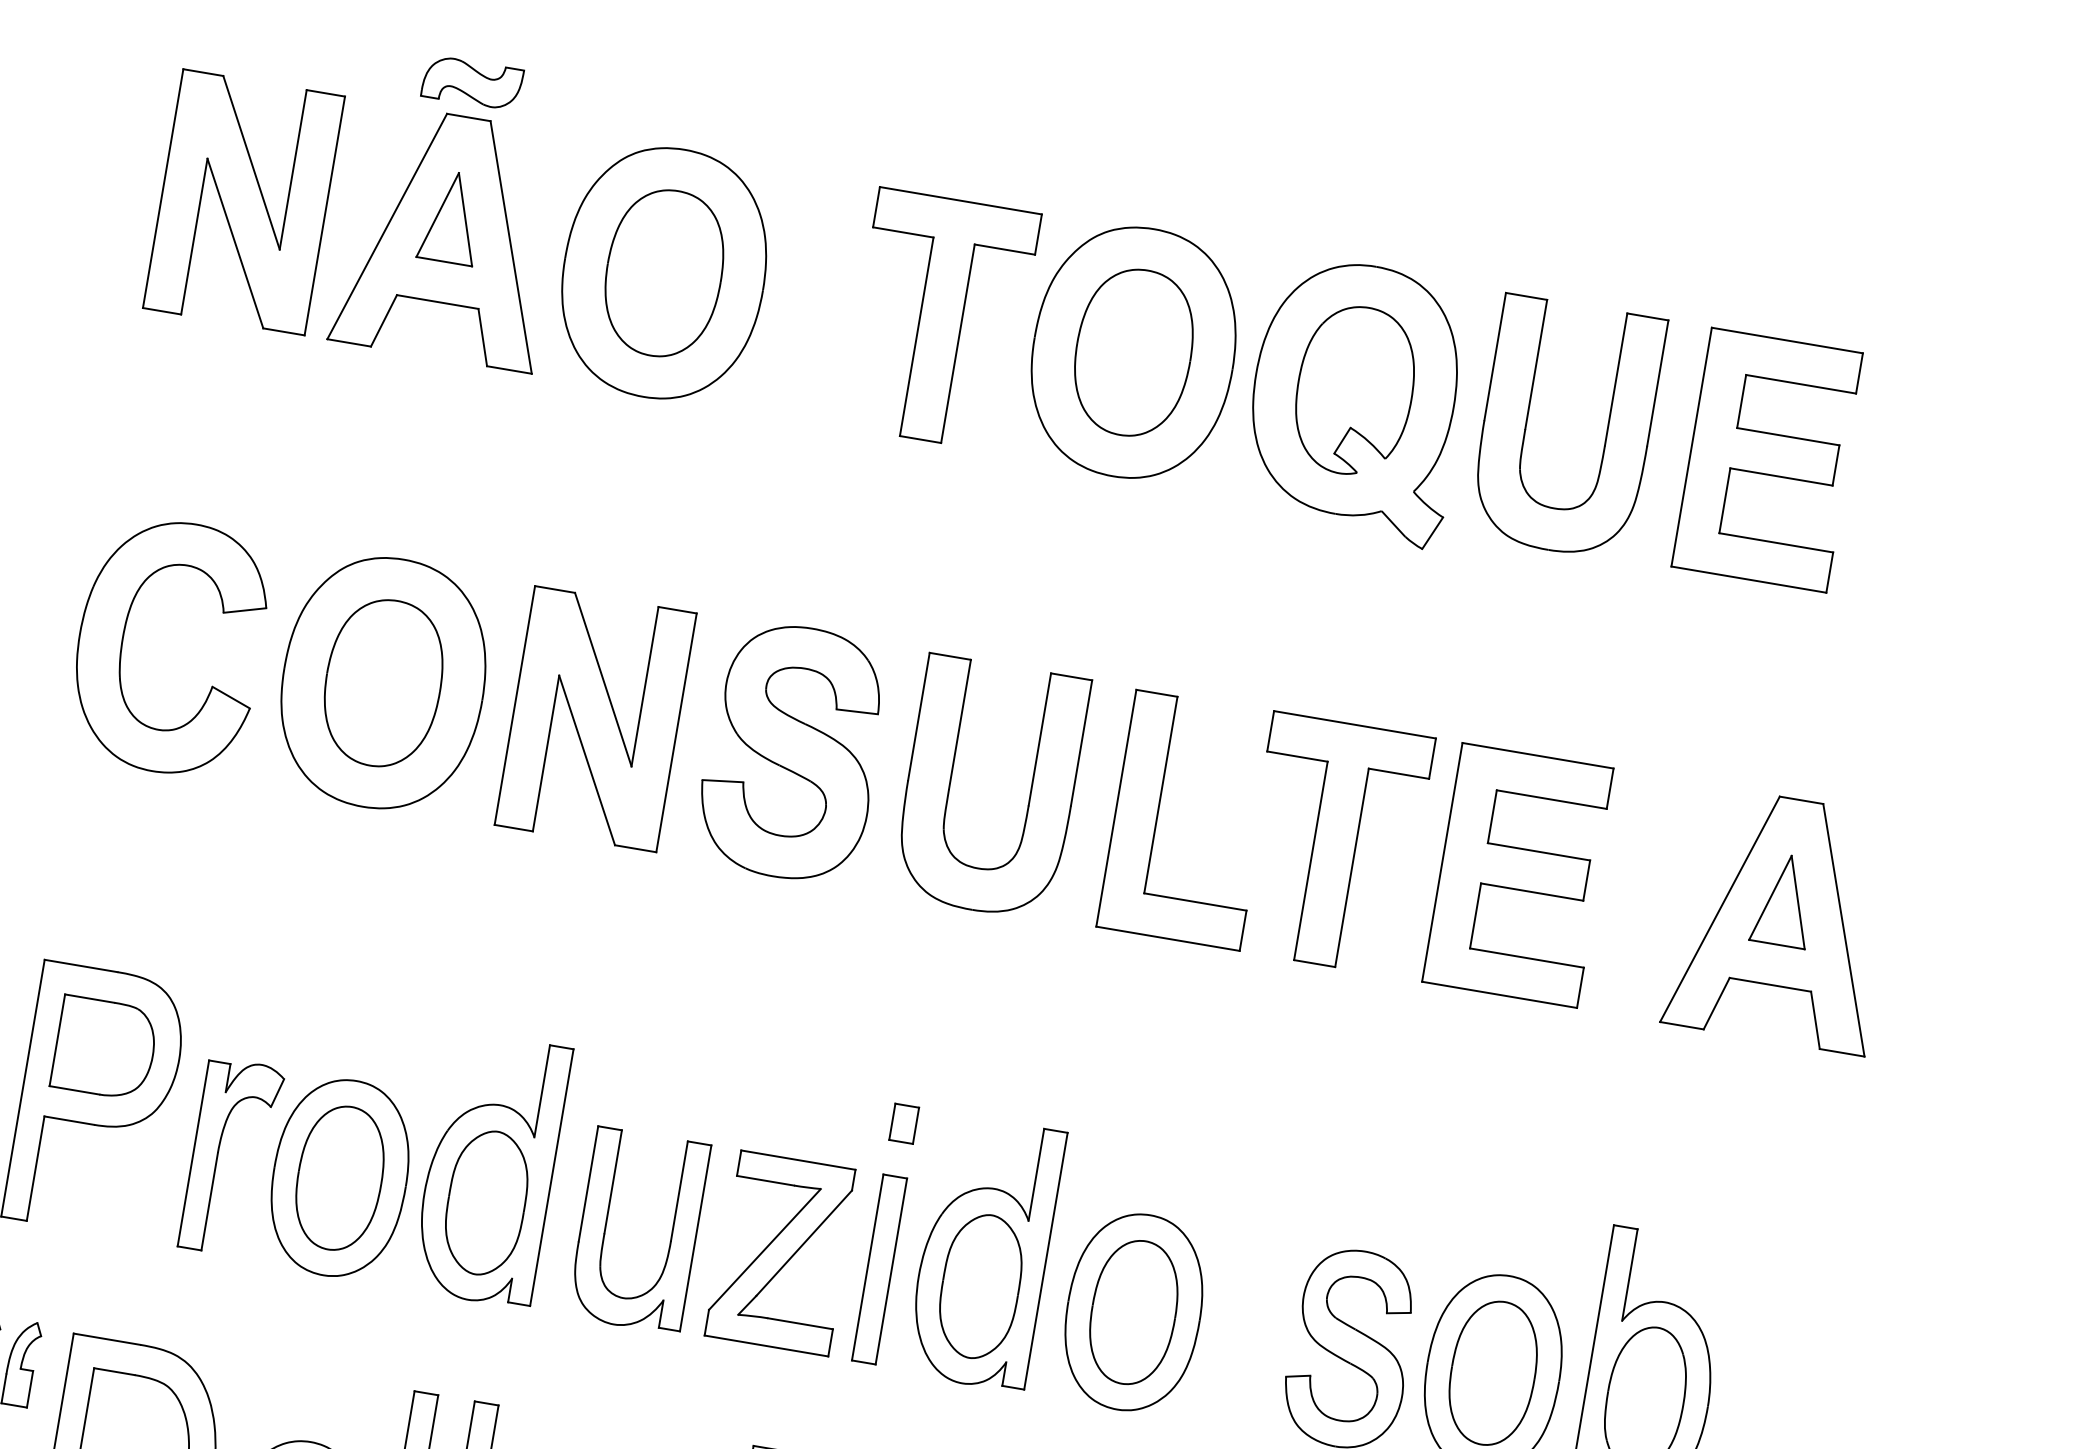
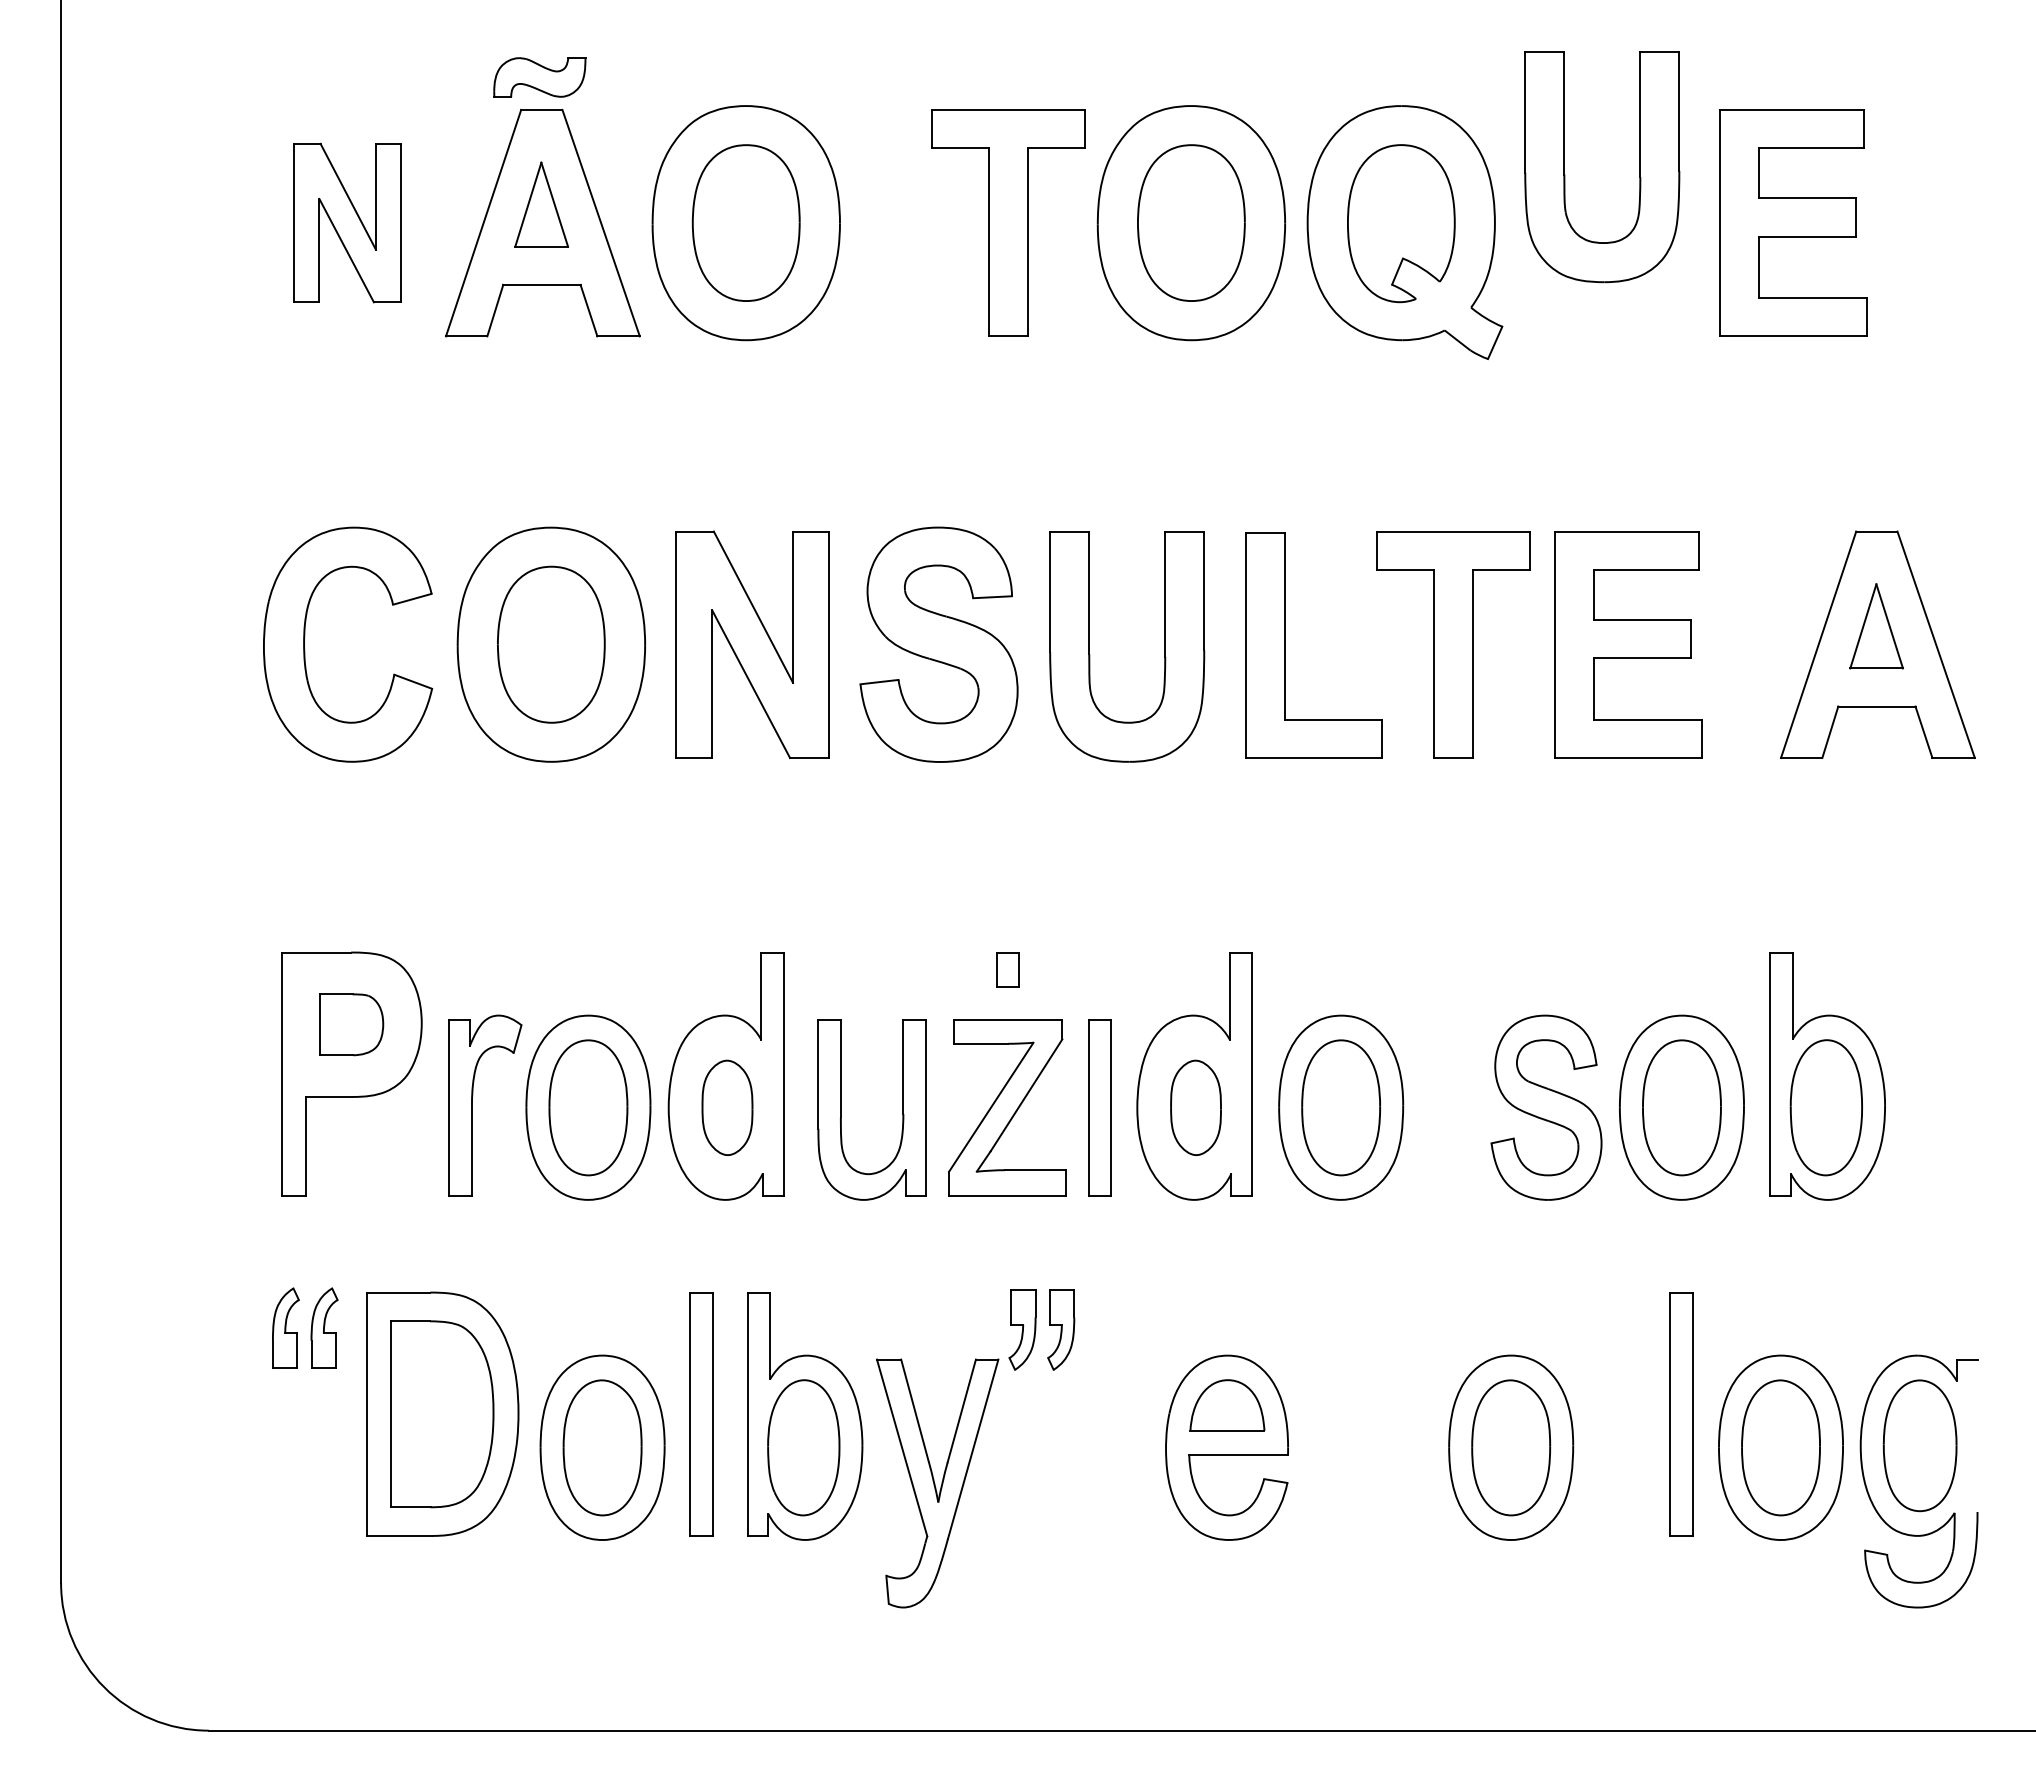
part: (243, 201) -> (347, 222), size x0.7
part: (1605, 435) -> (1639, 167), moved
part: (104, 1048) -> (351, 1024), size x0.7
part: (903, 1123) -> (1007, 969), moved
part: (486, 1202) -> (727, 1107), size x0.7
part: (980, 1286) -> (1195, 1107), size x0.7

